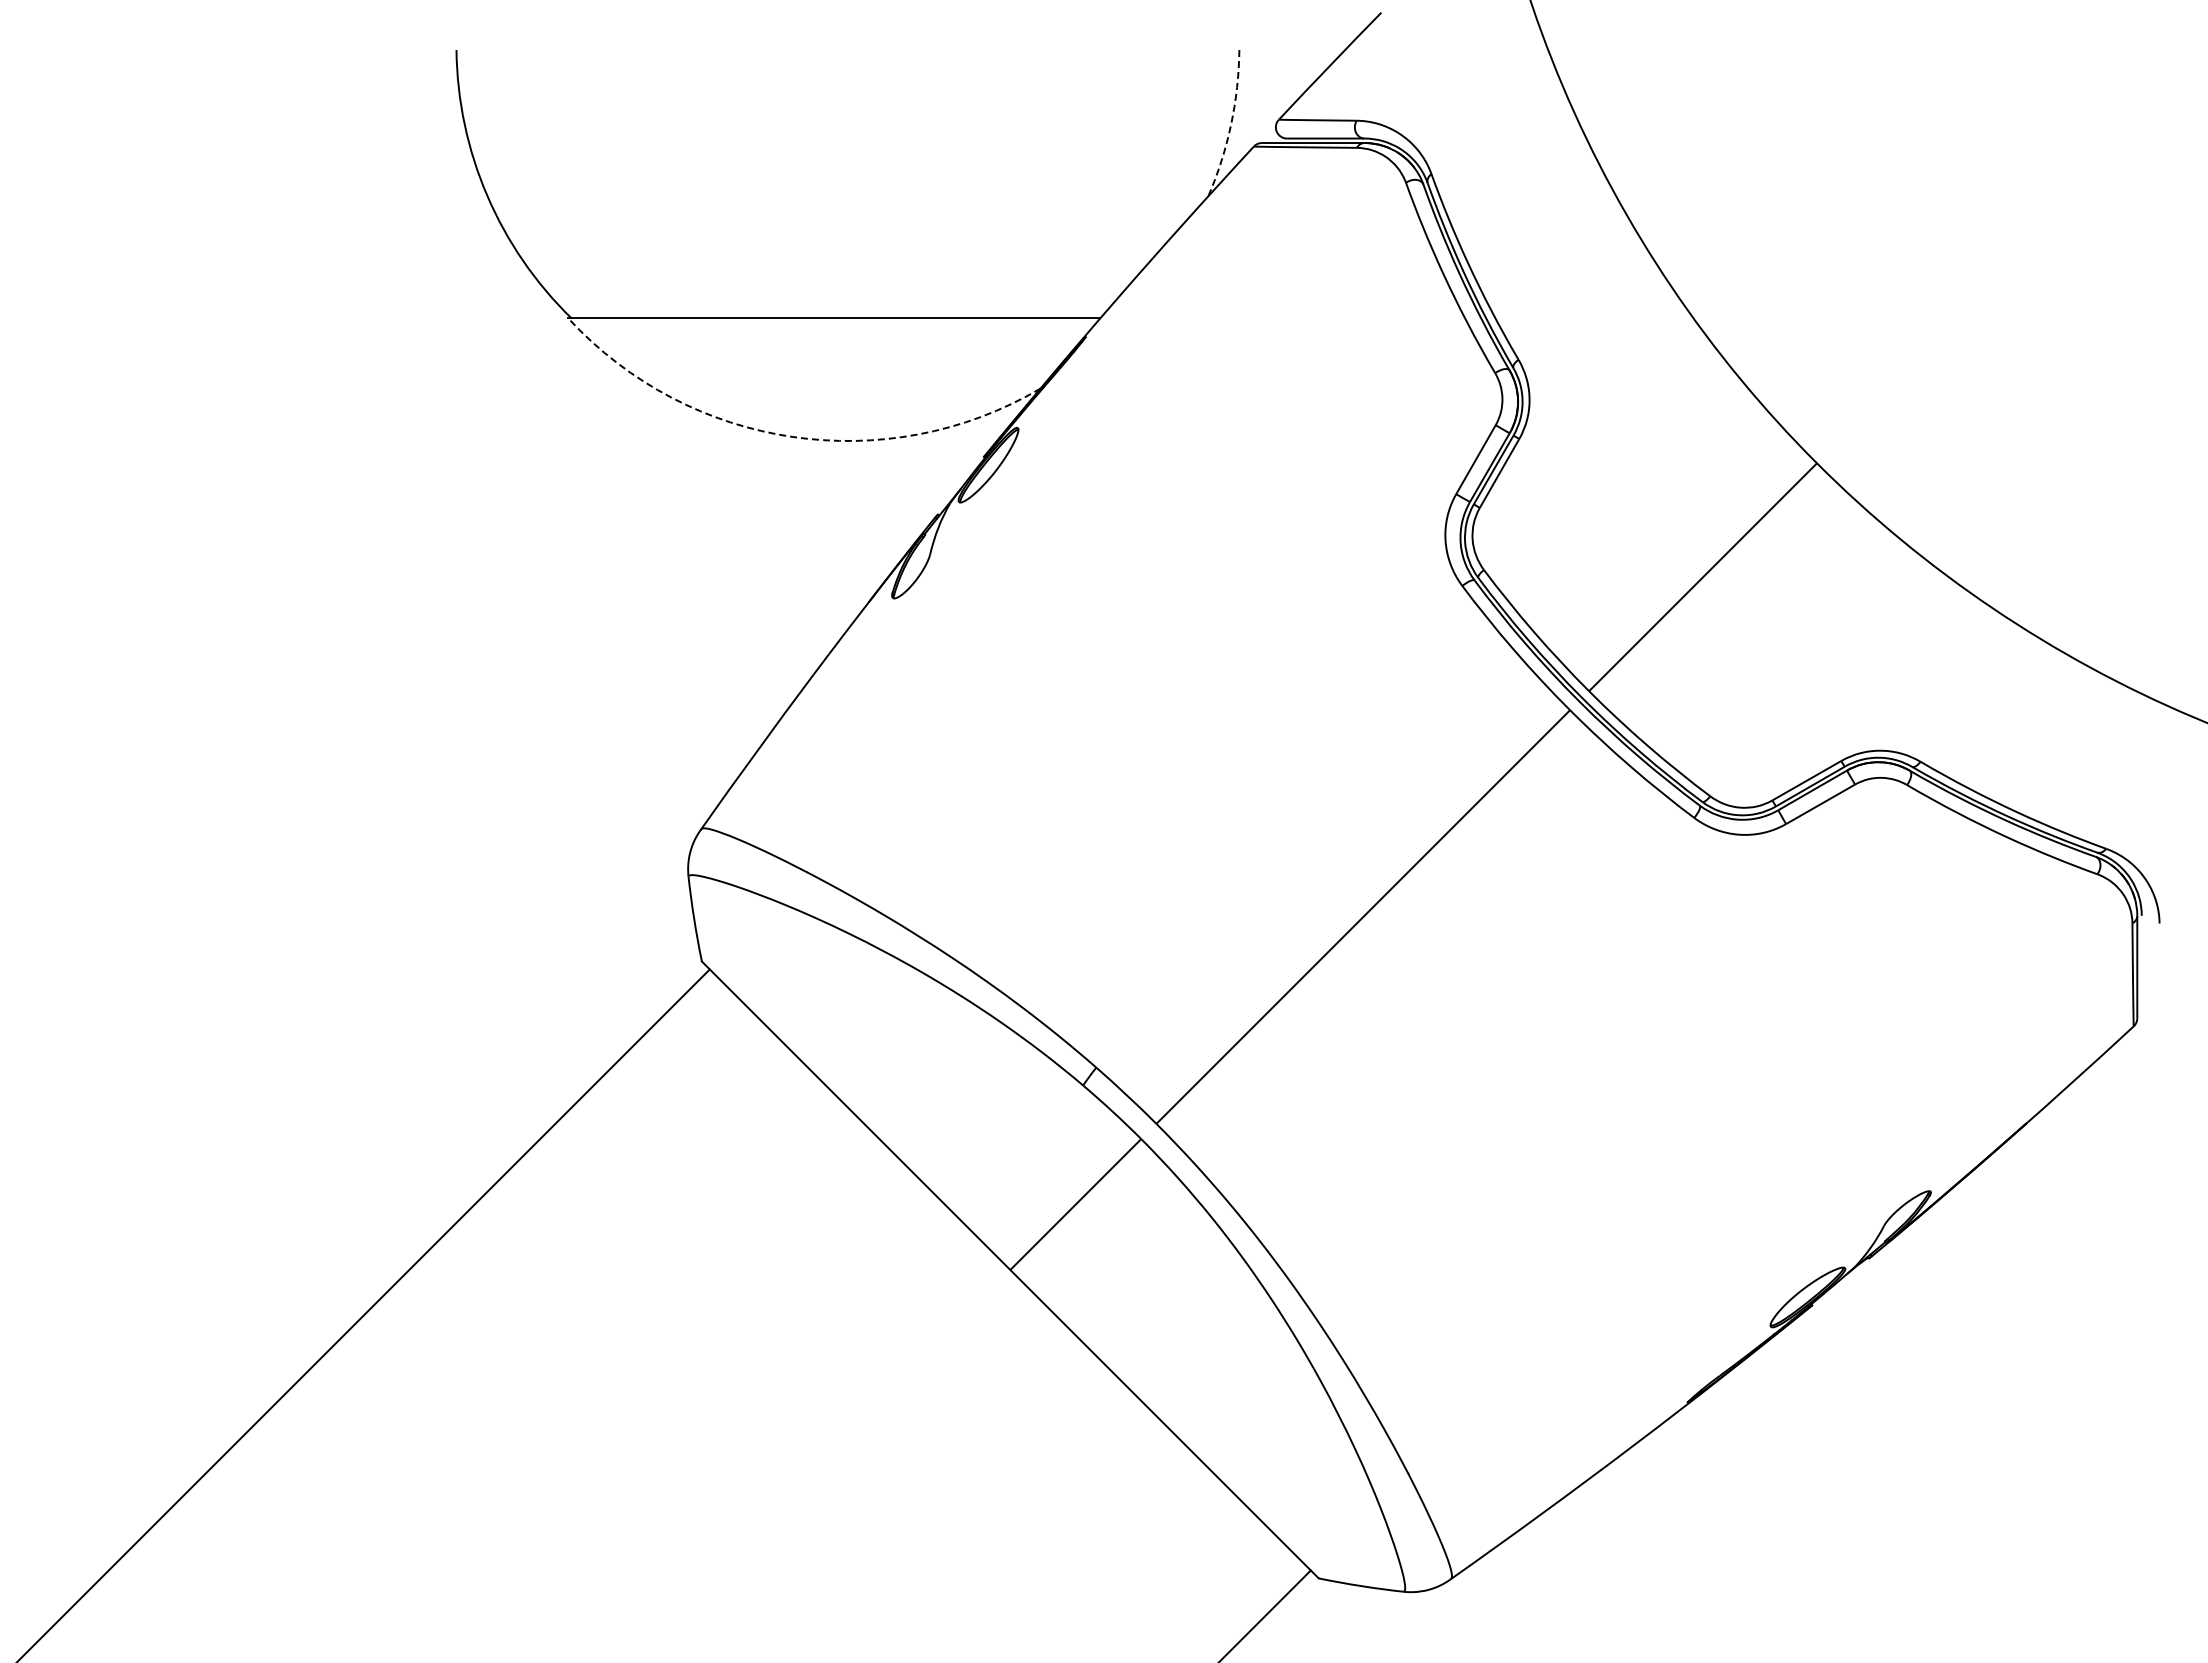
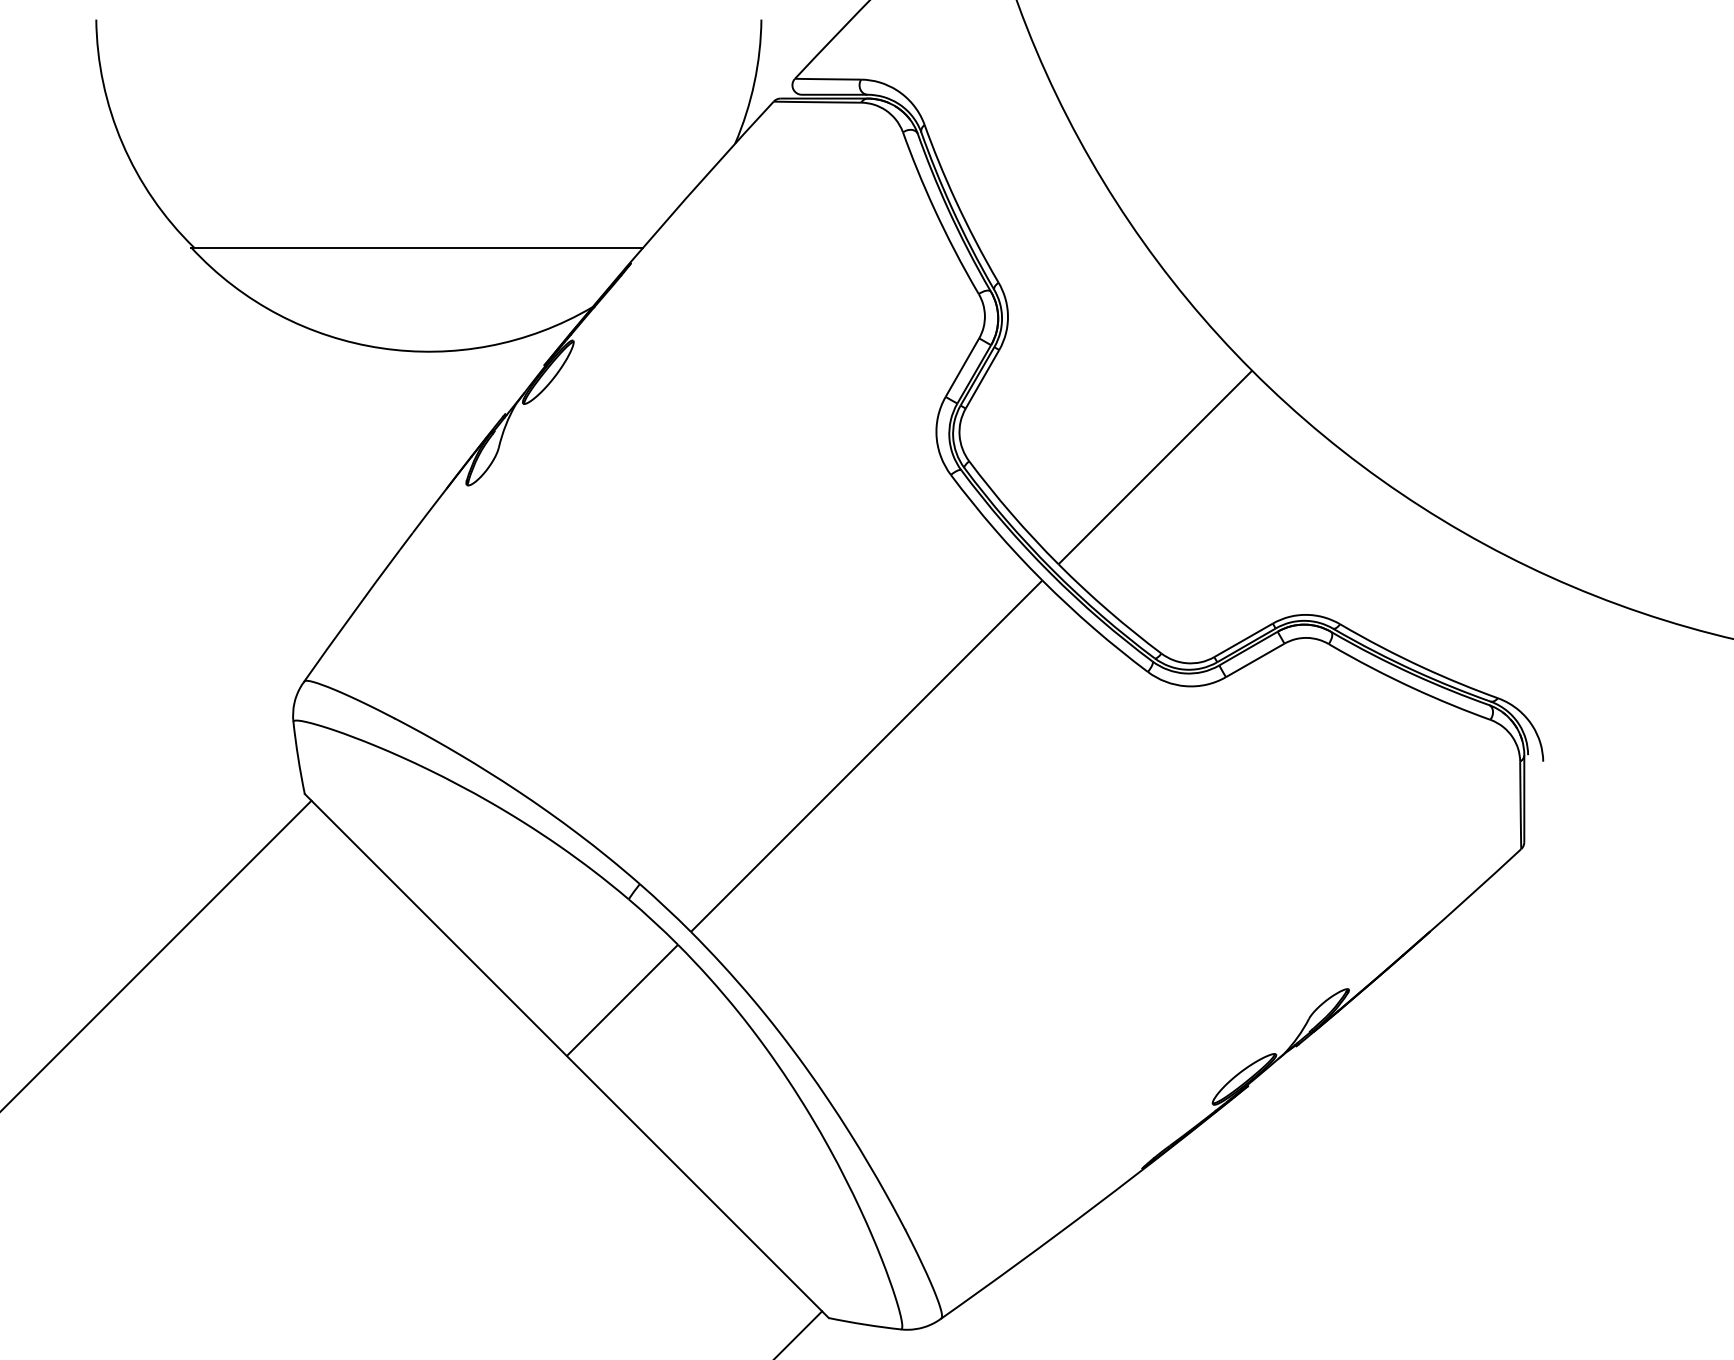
arc: (1231, 124) -> (754, 82), dashed -> solid
arc: (792, 436) -> (381, 347), dashed -> solid

